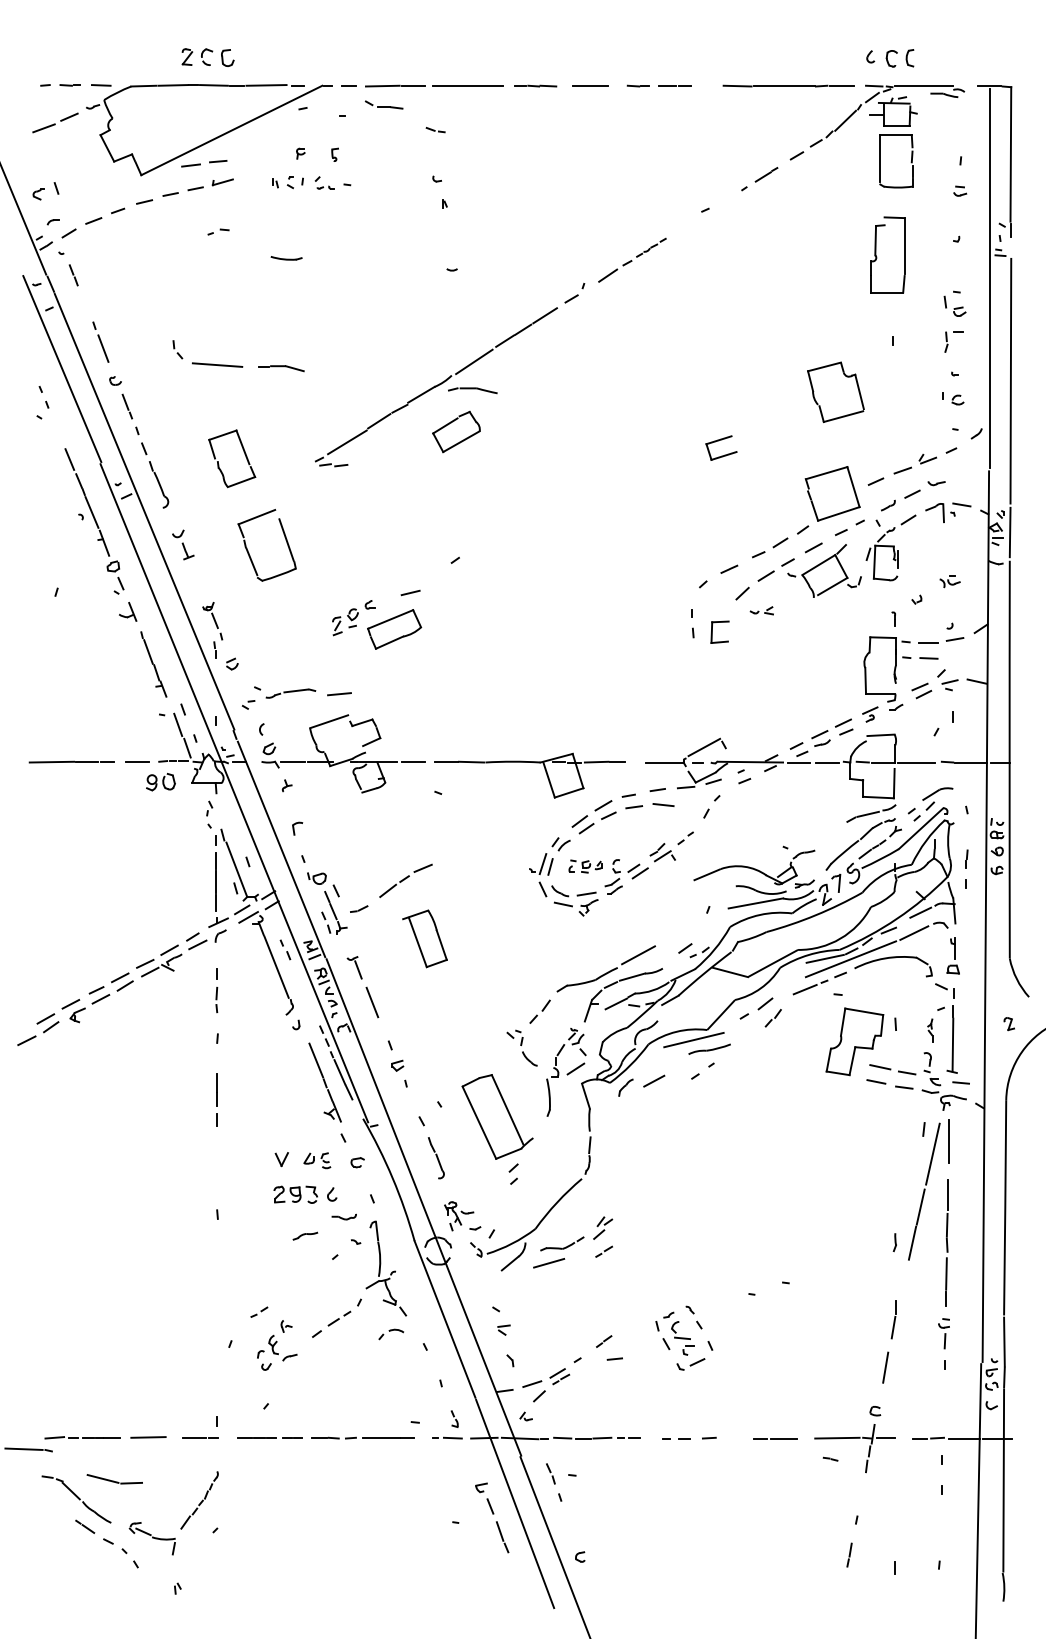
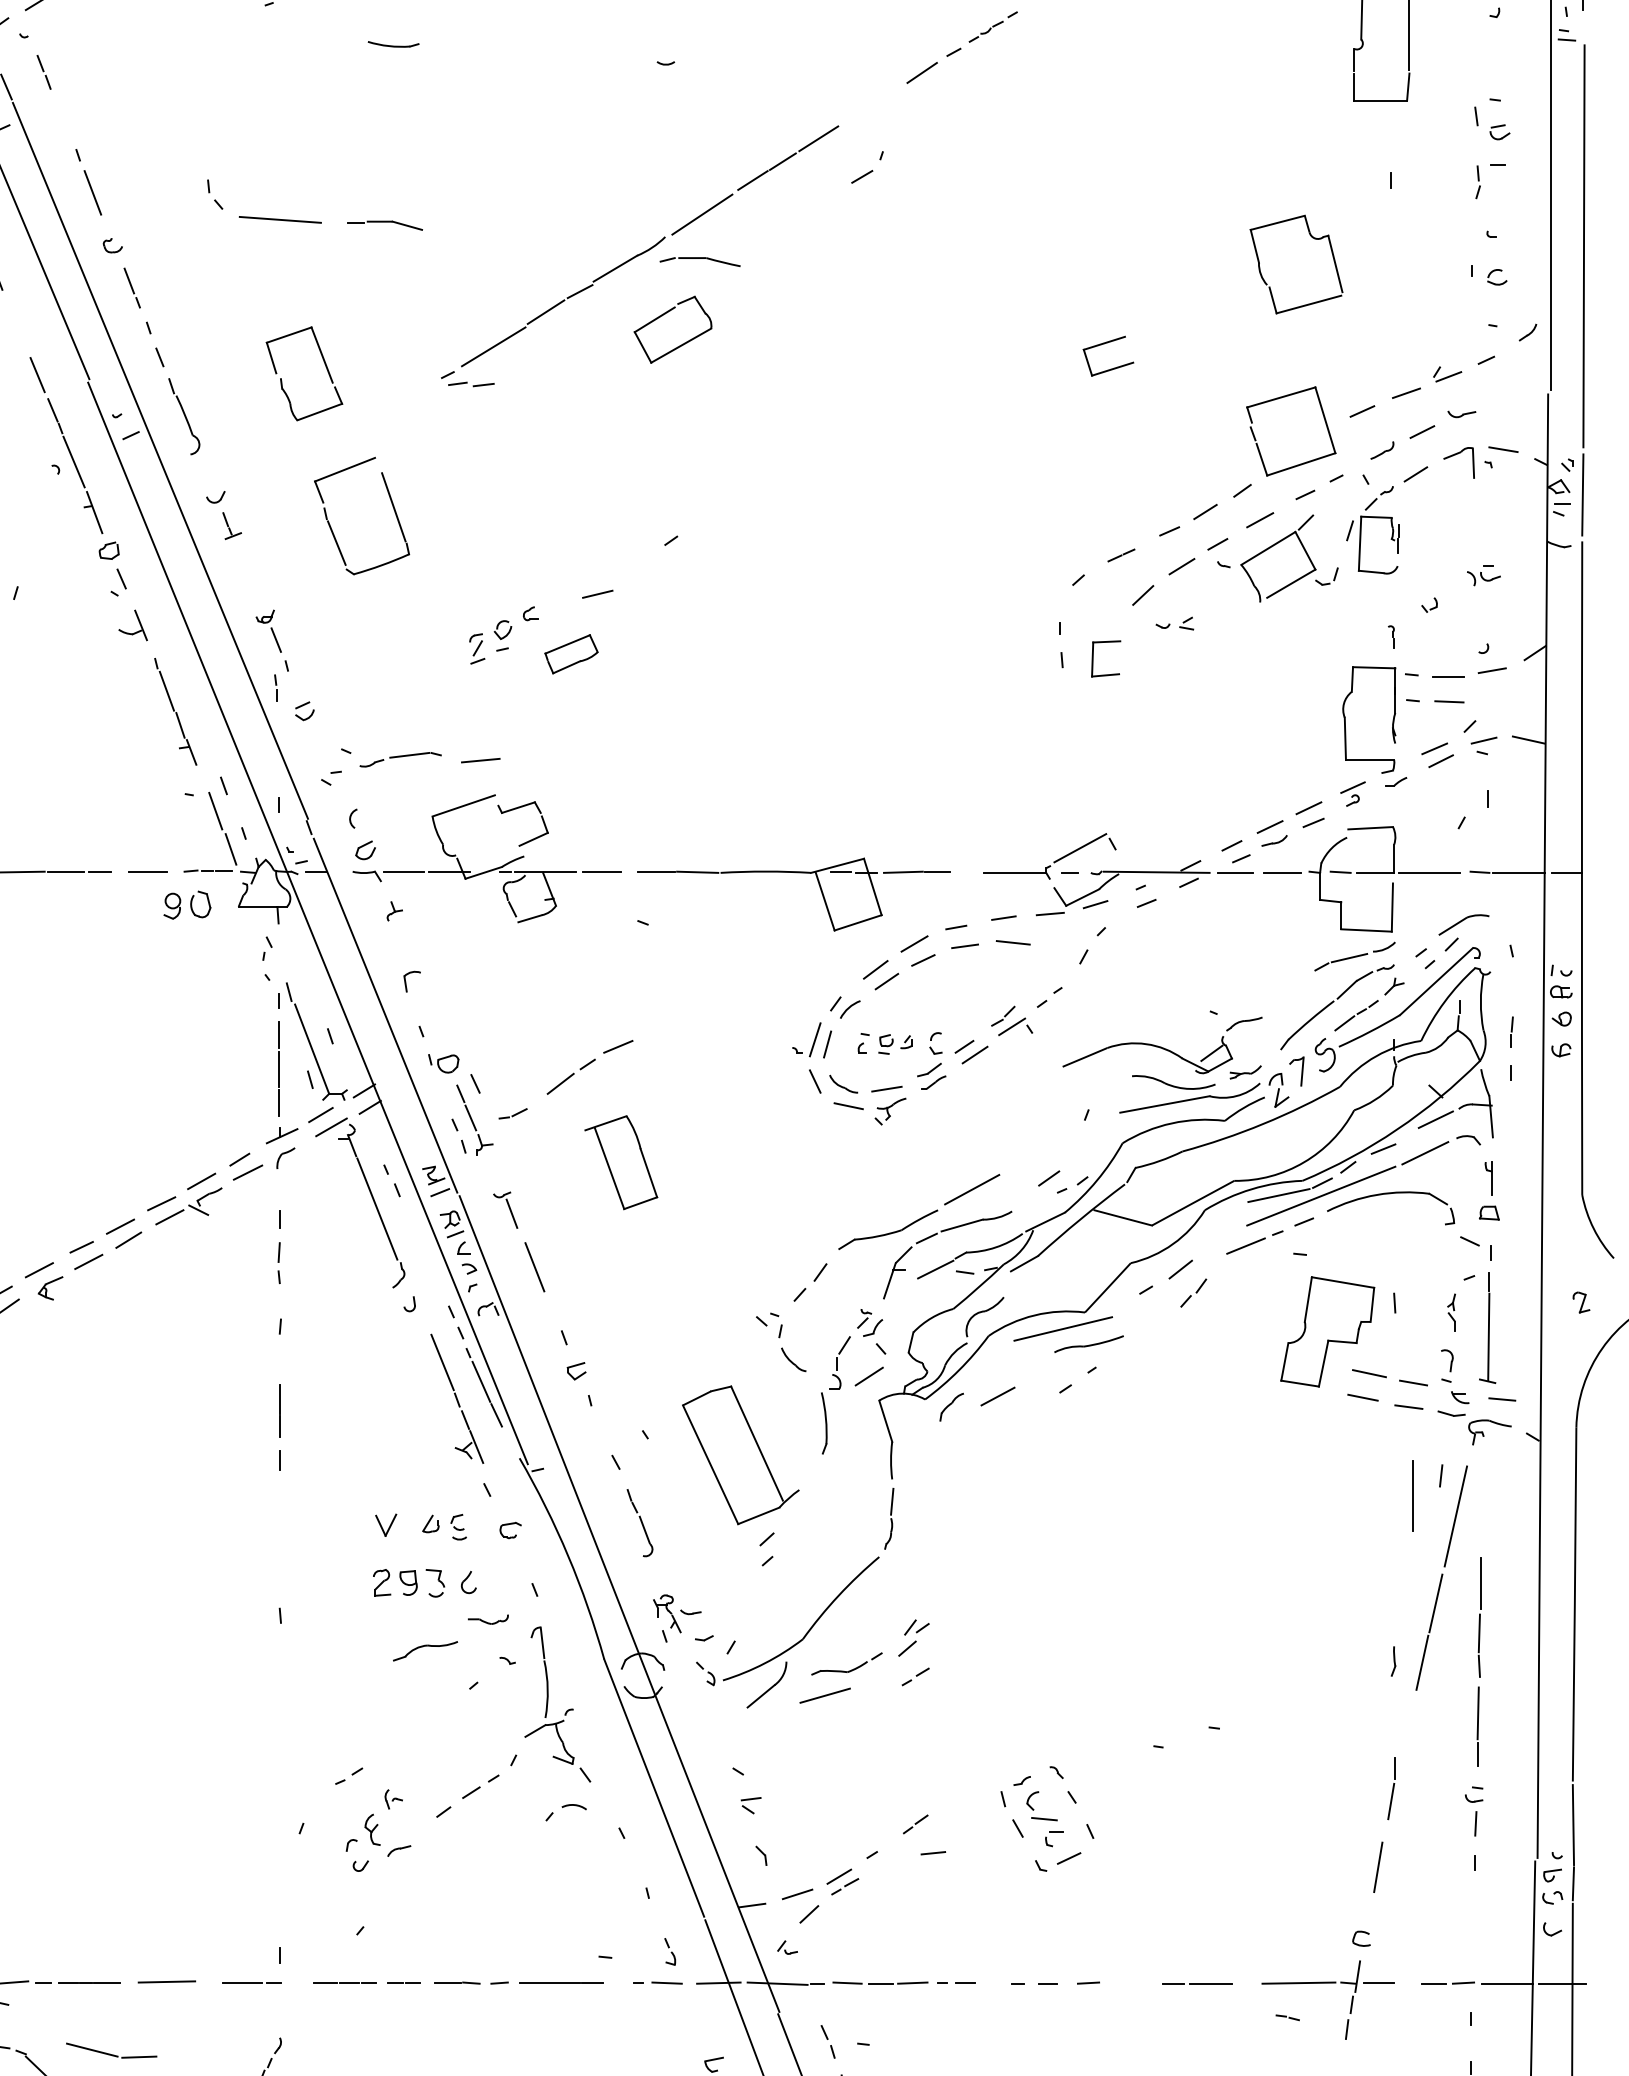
part: (574, 293) -> (866, 167), moved
part: (394, 629) -> (571, 654), size x0.6
line: (948, 1141) -> (1412, 1495), moved
part: (305, 1235) -> (424, 1650), size x1.6

